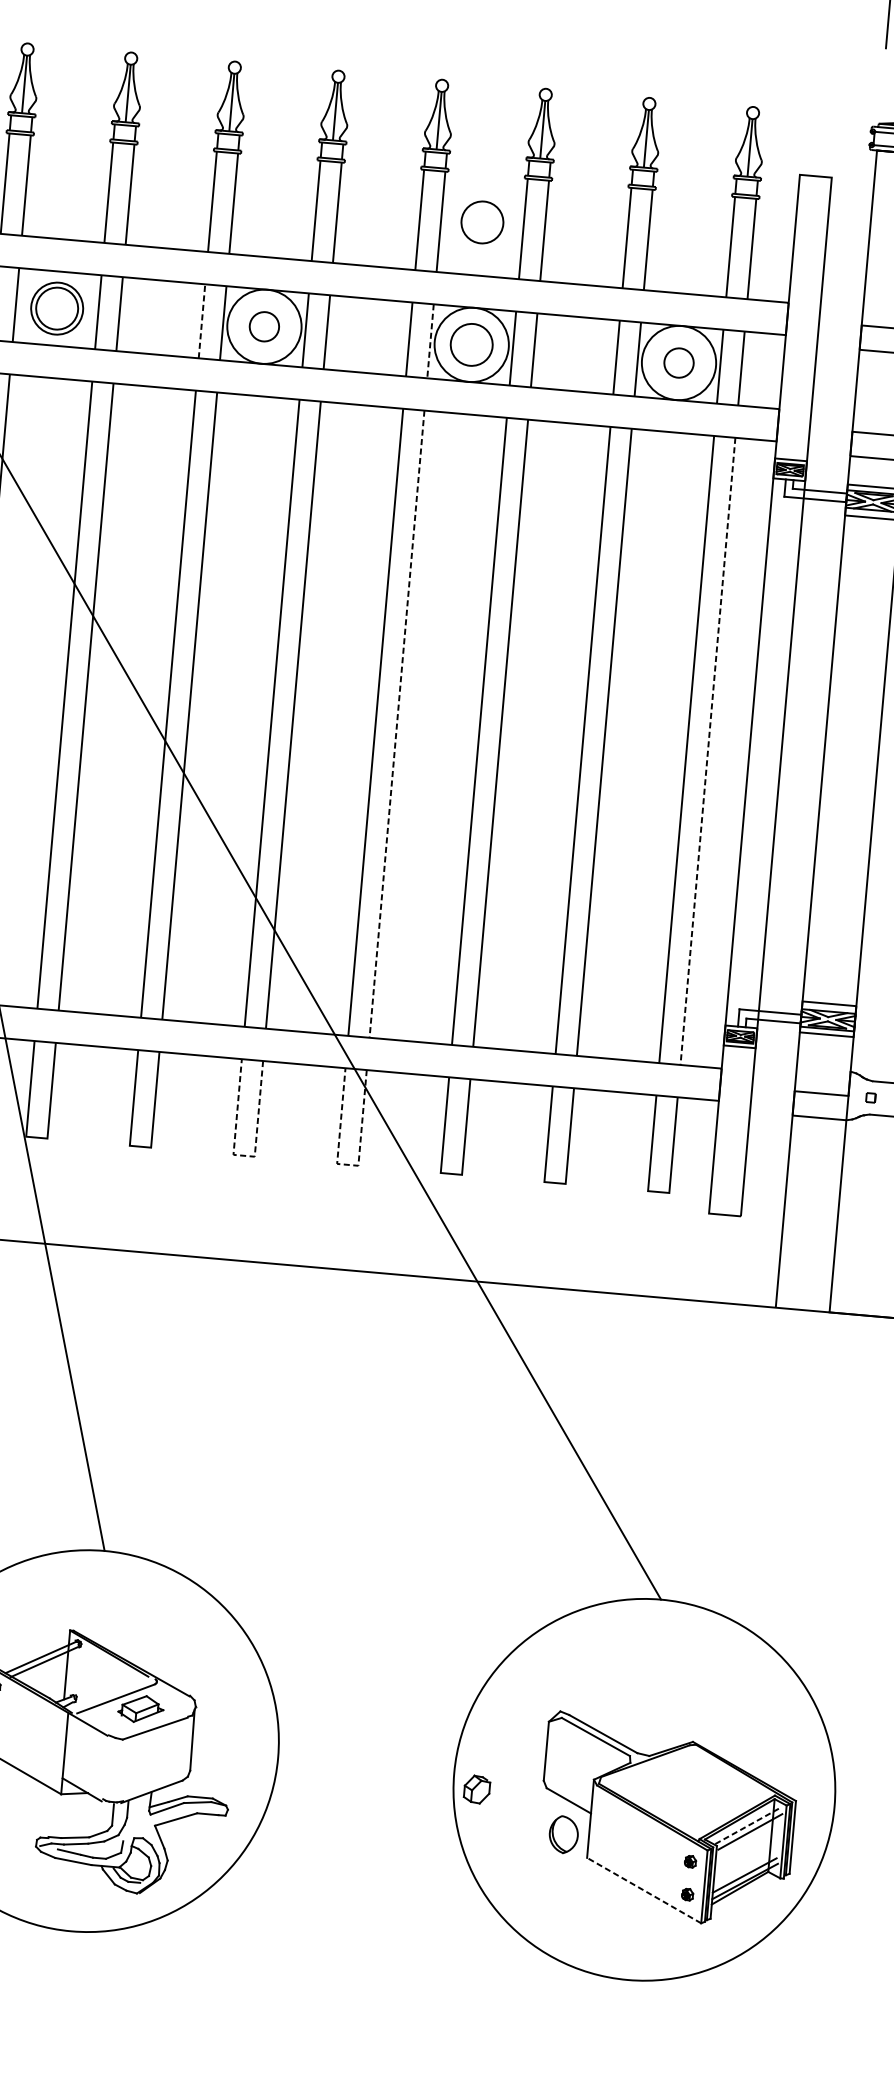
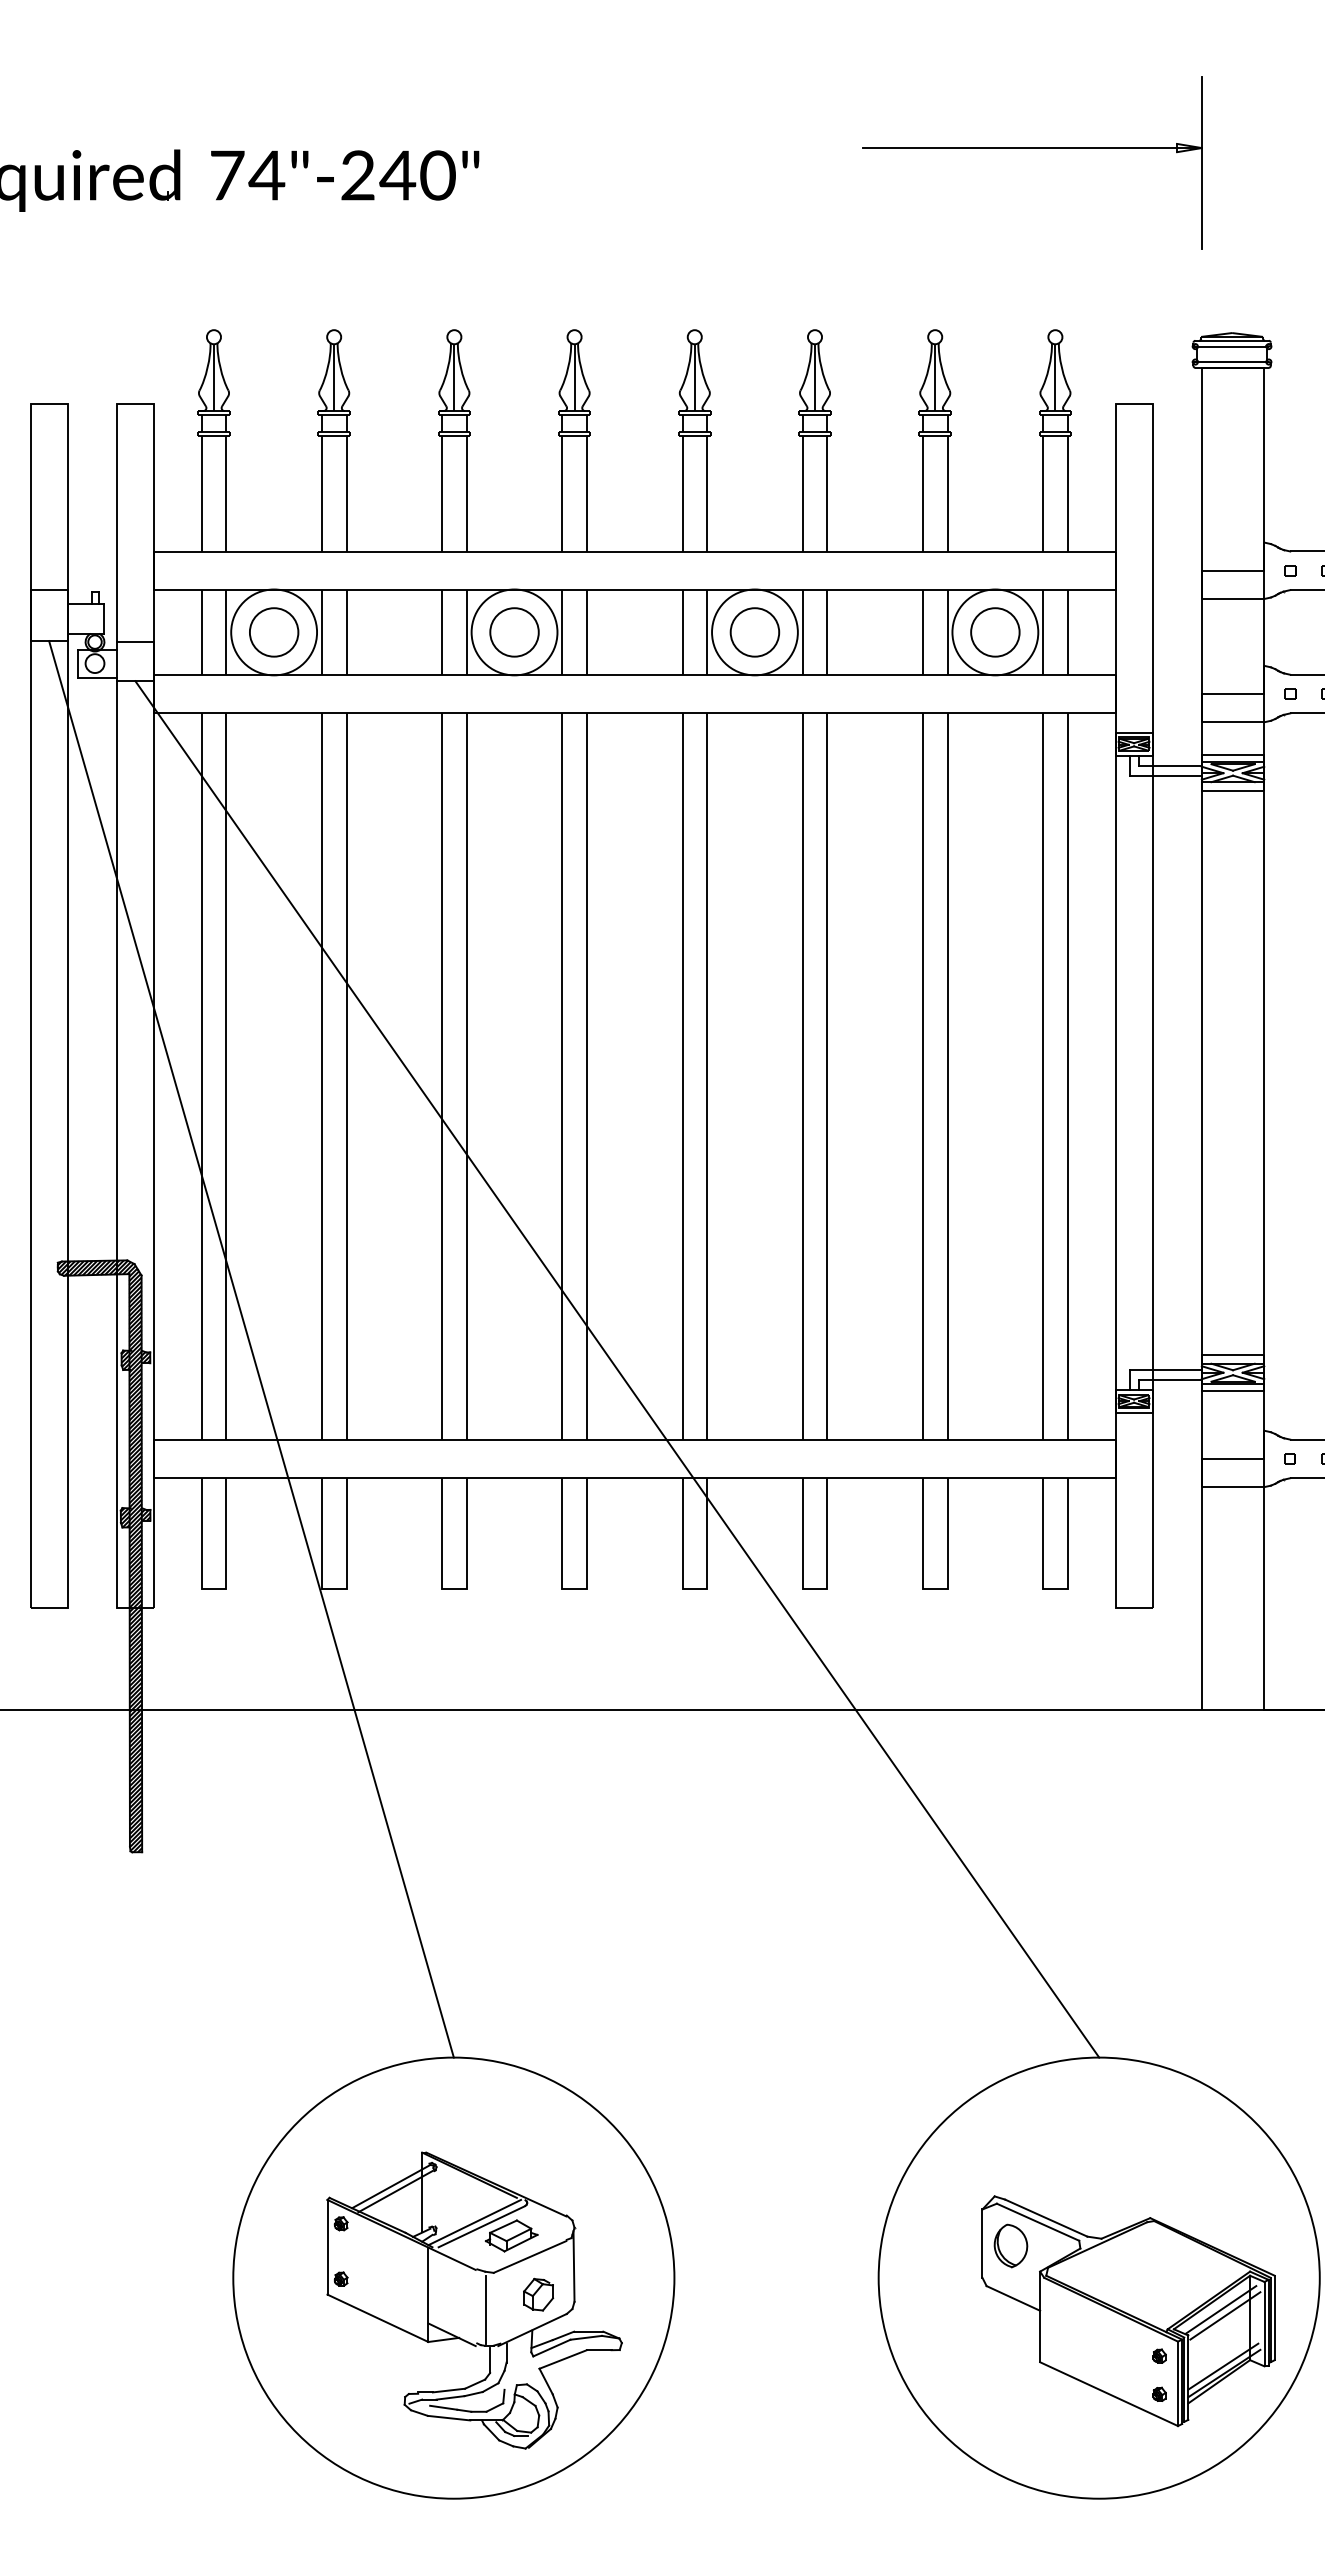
circle: (482, 222) -> (754, 490), removed
circle: (57, 308) -> (274, 632), size x1.43
line: (202, 321) -> (442, 632), dashed -> solid
circle: (264, 326) -> (514, 632), size x1.43
line: (430, 341) -> (707, 632), dashed -> solid
circle: (679, 363) -> (995, 632), size x1.43
line: (397, 724) -> (707, 1076), dashed -> solid
line: (707, 751) -> (1067, 1076), dashed -> solid
line: (244, 1155) -> (574, 1588), dashed -> solid
line: (347, 1164) -> (694, 1588), dashed -> solid
line: (109, 1694) -> (474, 2222), added
line: (113, 1771) -> (486, 2310), added
part: (477, 1789) -> (538, 2294), moved
line: (747, 1826) -> (1221, 2309), dashed -> solid
part: (563, 1834) -> (1010, 2245), moved
line: (644, 1890) -> (1109, 2394), dashed -> solid

